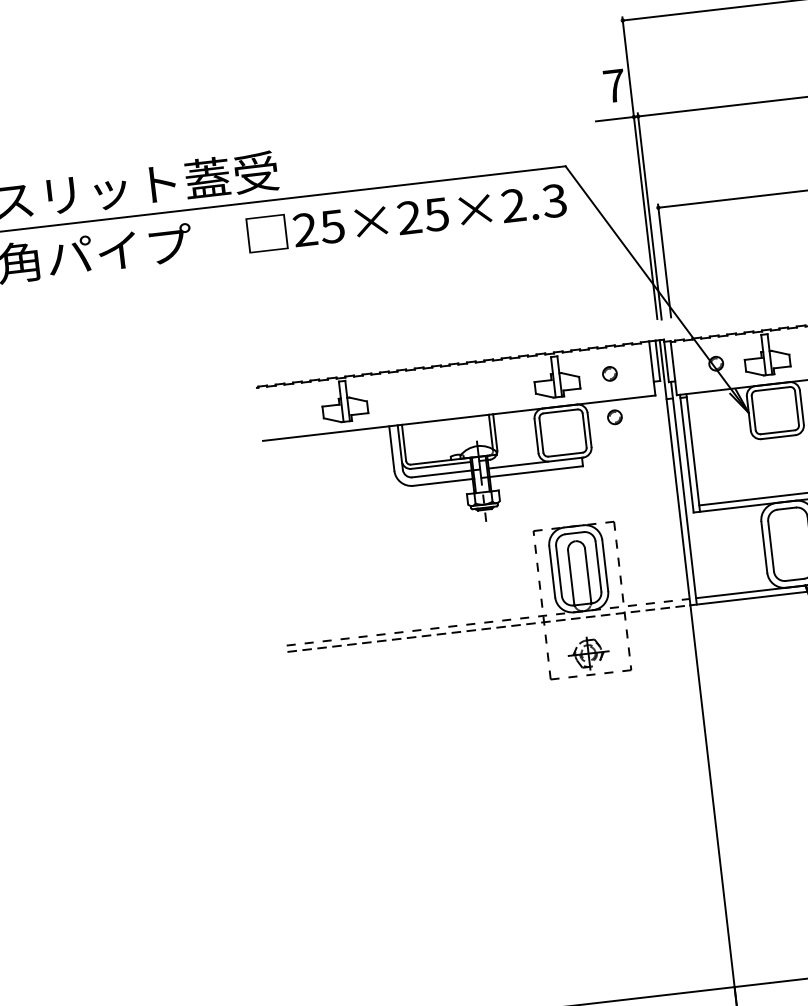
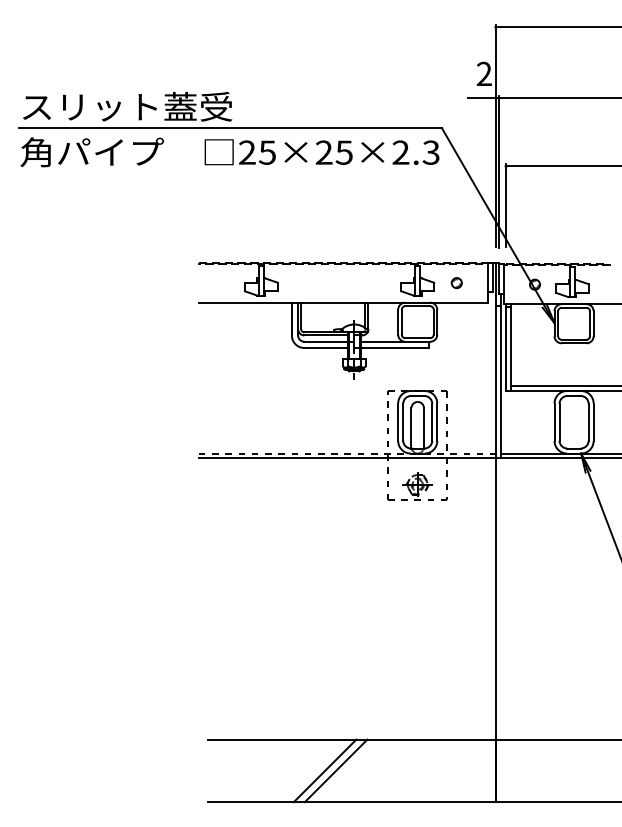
text: (613, 85) -> (483, 73), 7 -> 2
part: (614, 417) -> (456, 315), removed
line: (489, 628) -> (347, 458), dashed -> solid

